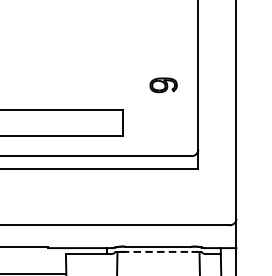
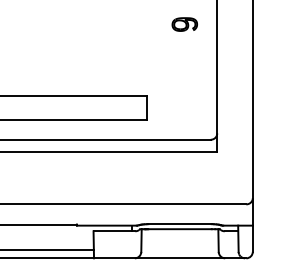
part: (163, 85) -> (184, 24), moved
line: (157, 252) -> (179, 229), dashed -> solid

